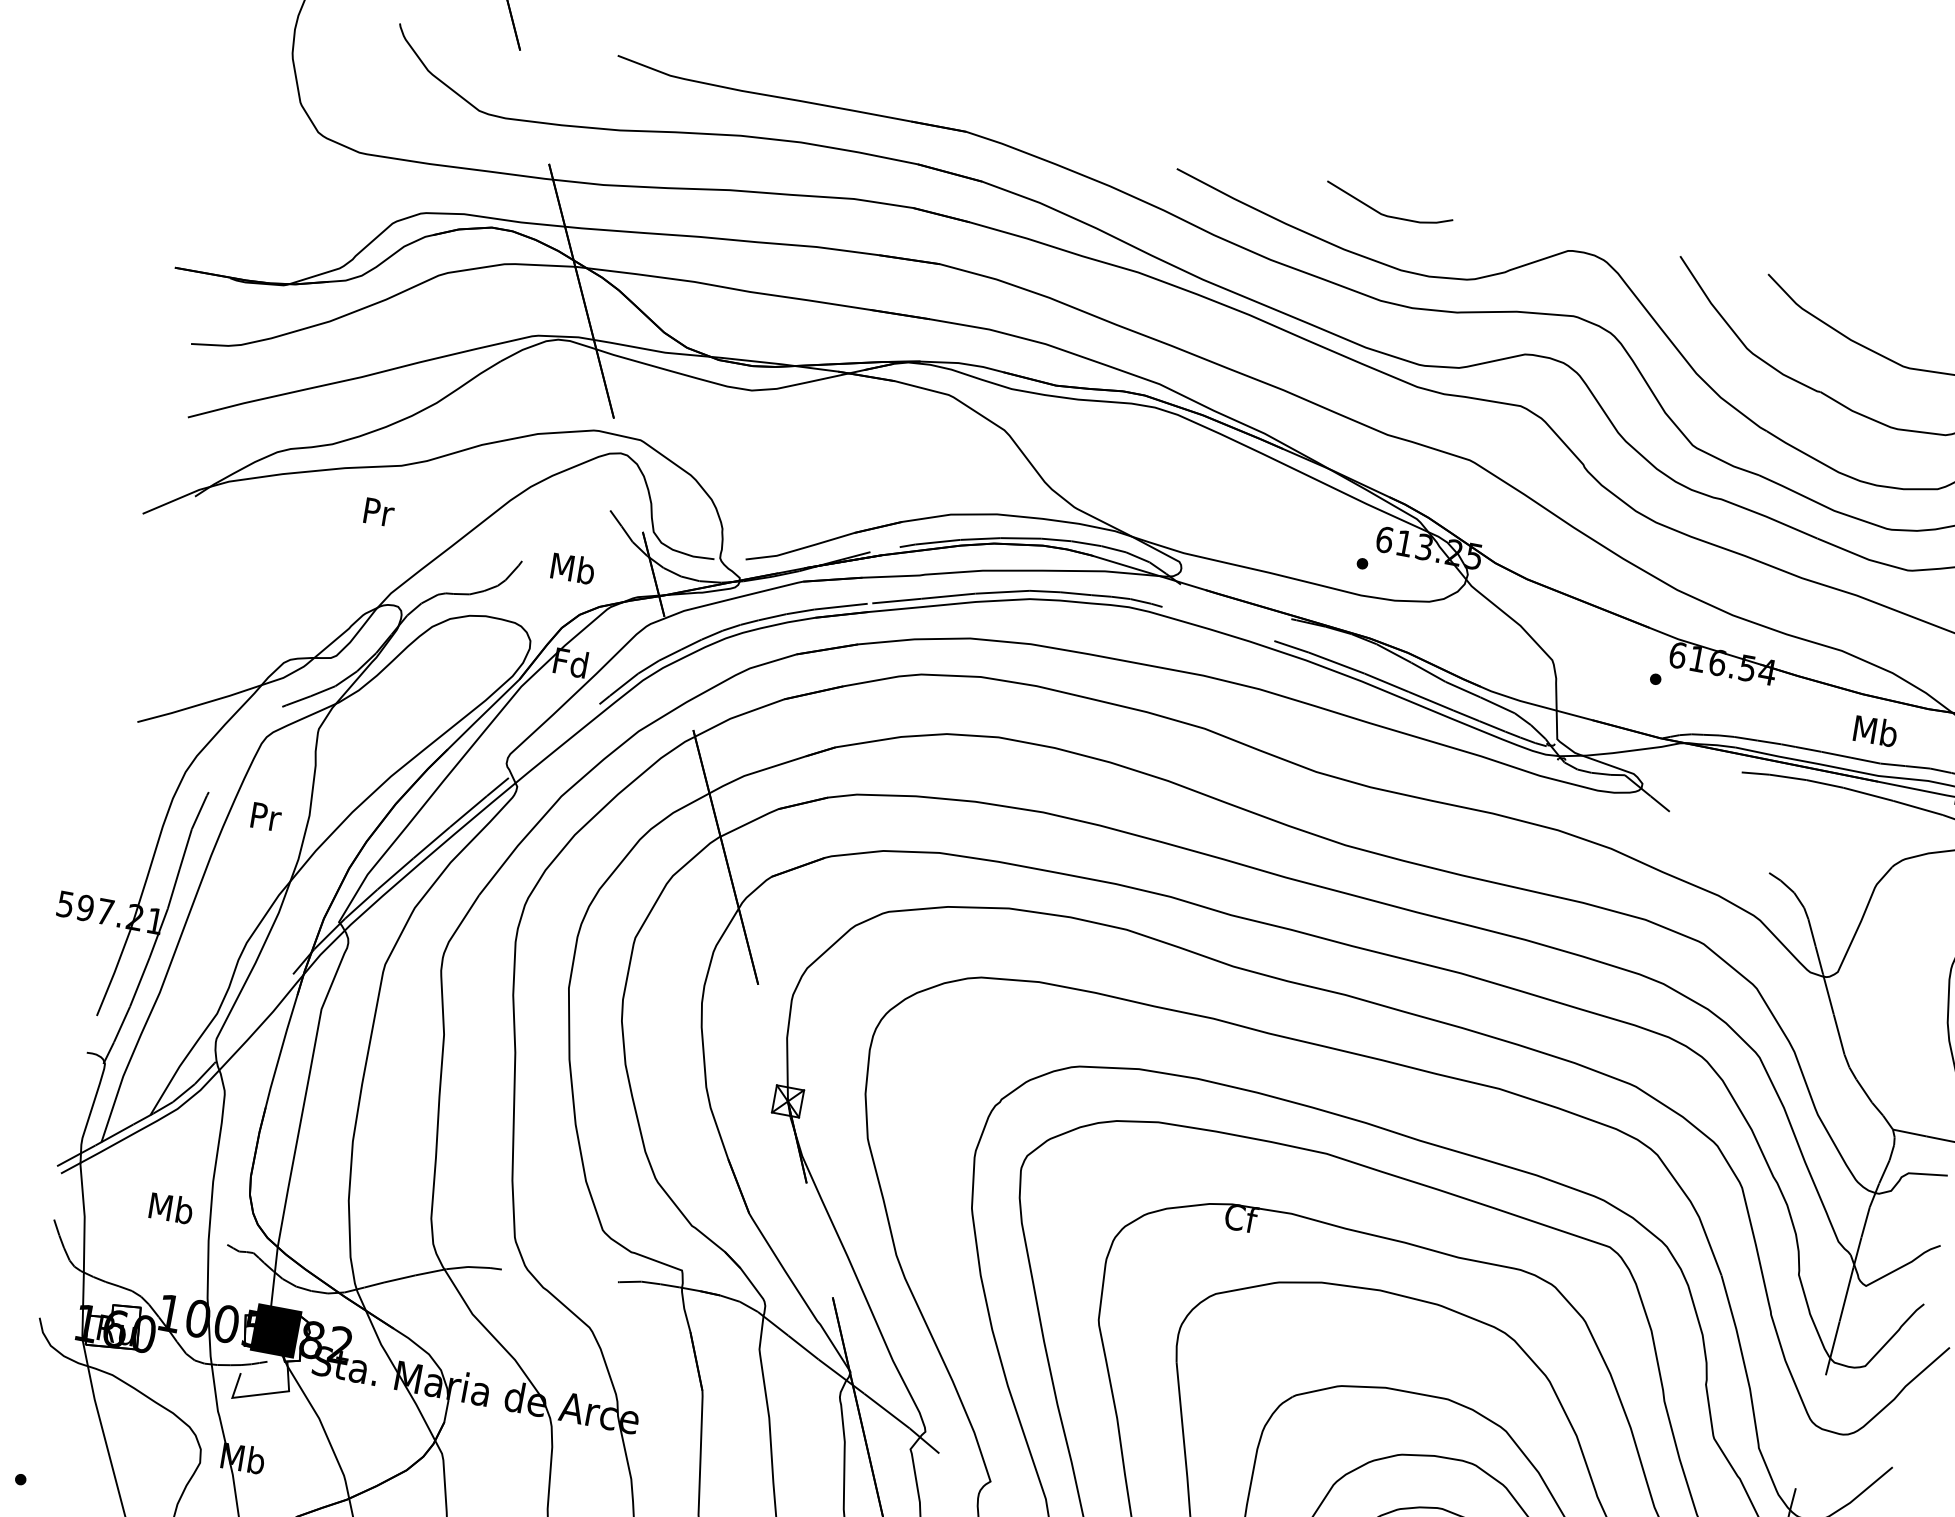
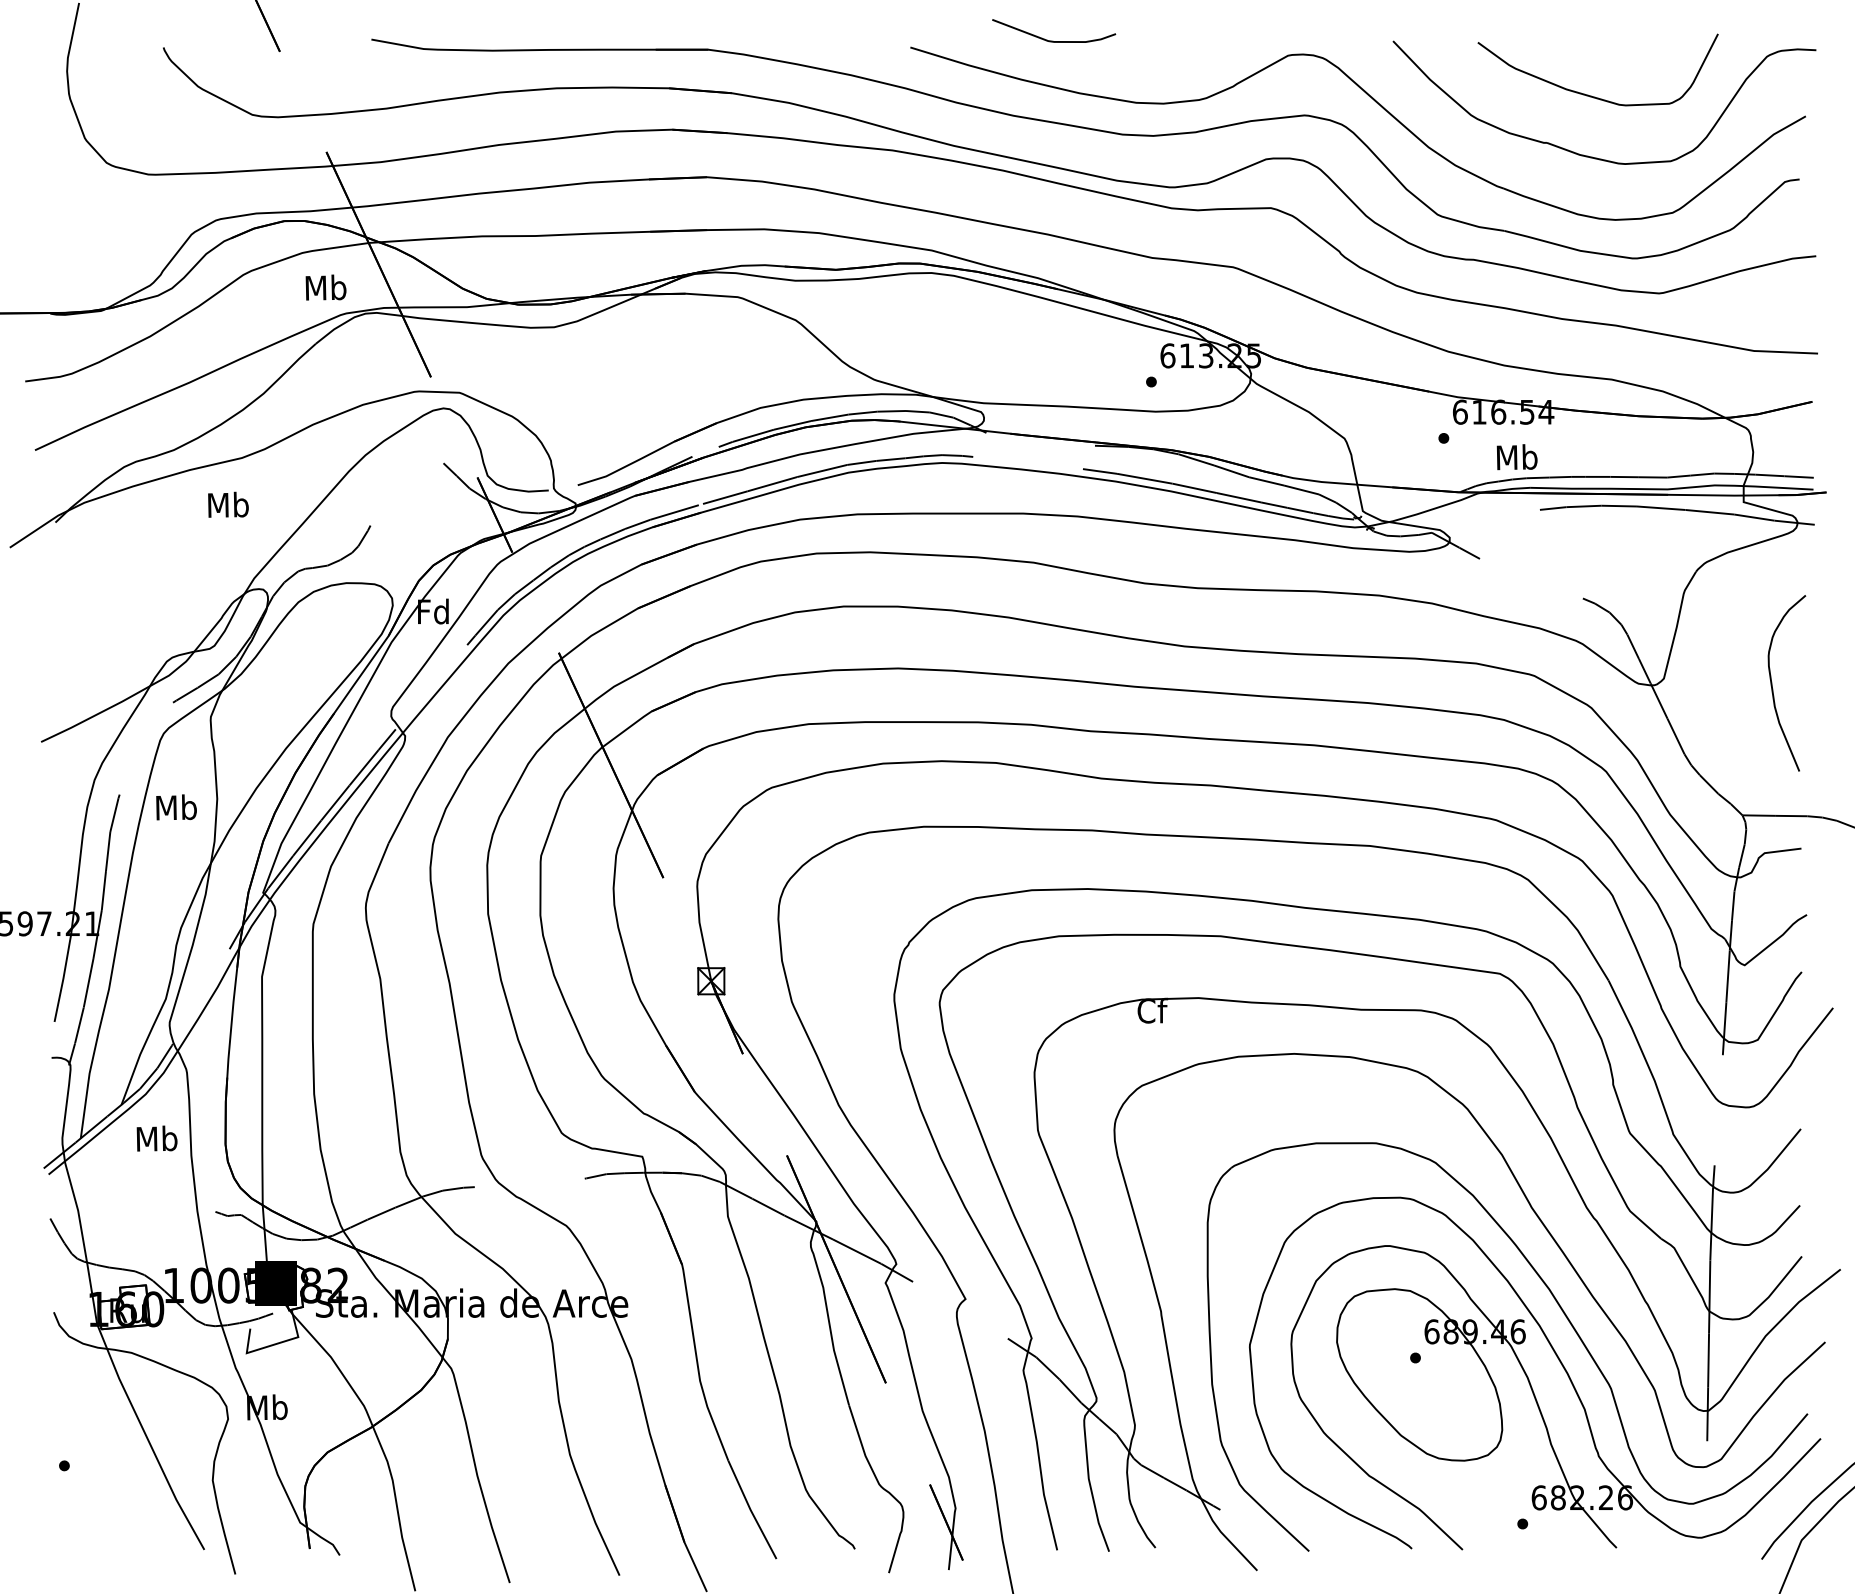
curve: (1386, 214) -> (1053, 40), moved
text: (378, 511) -> (228, 504), Pr -> Mb
text: (572, 568) -> (325, 287), moved
text: (1874, 731) -> (1516, 457), moved
text: (265, 816) -> (176, 807), Pr -> Mb
text: (170, 1207) -> (156, 1138), moved

